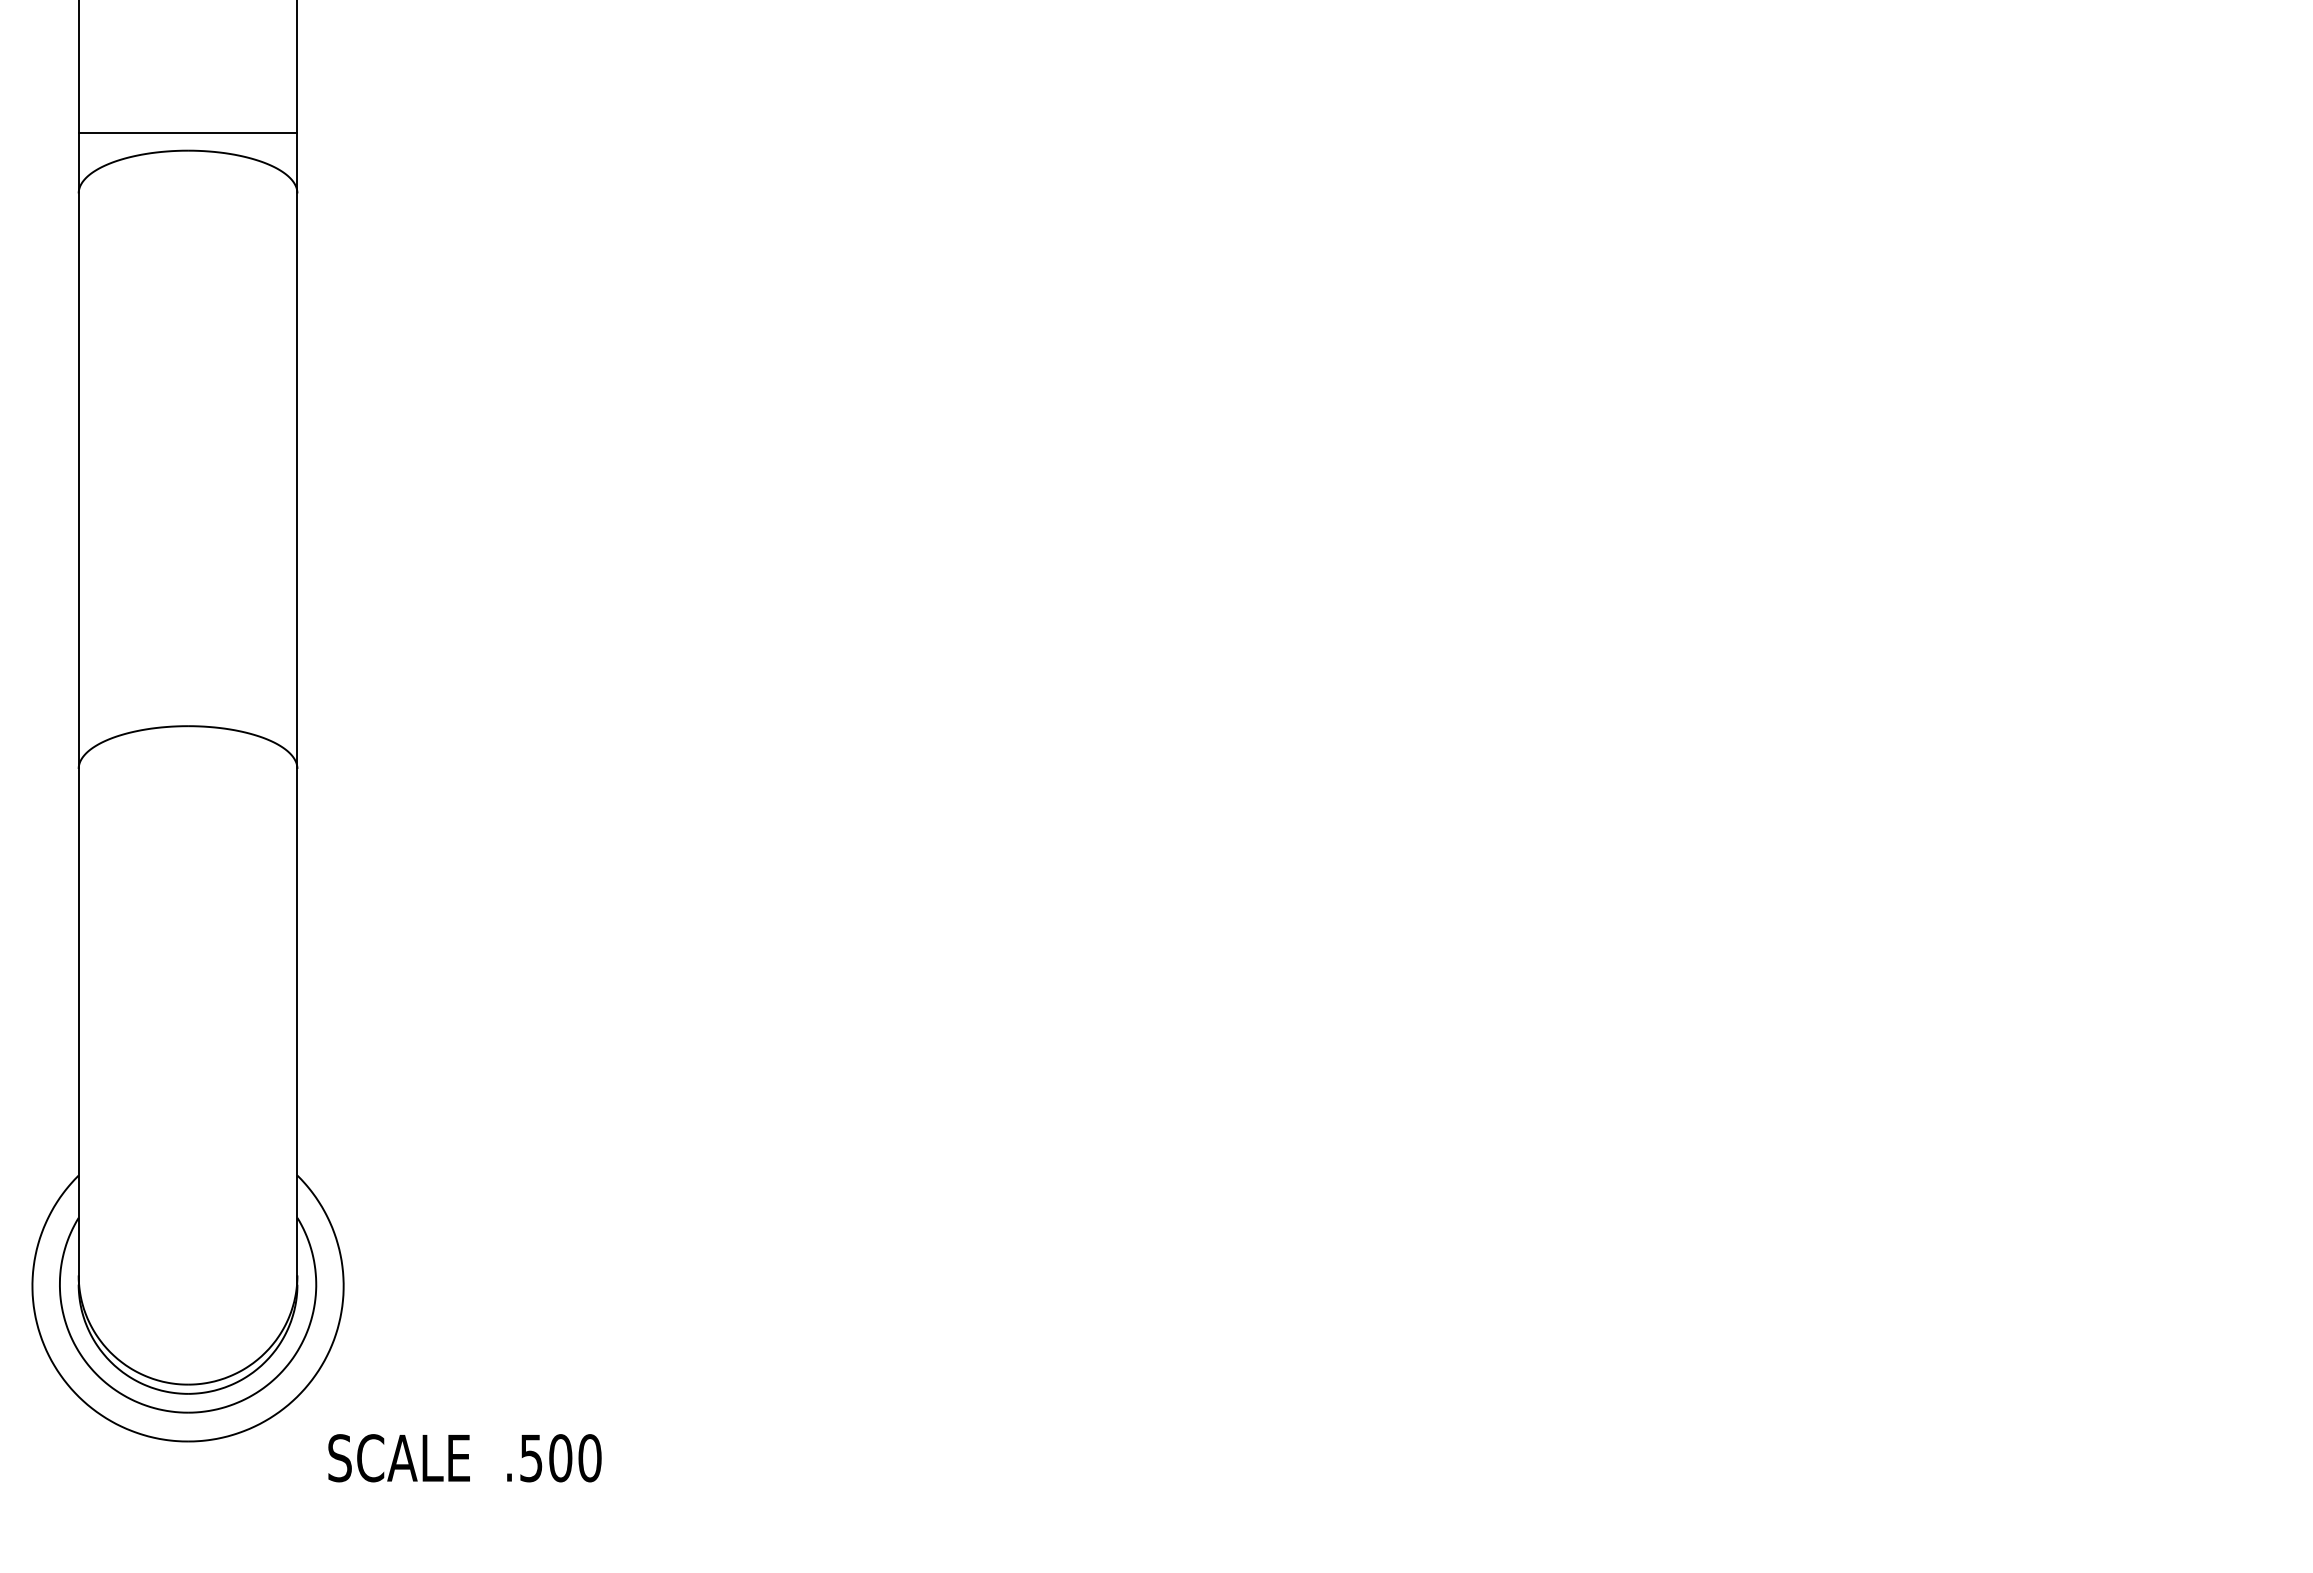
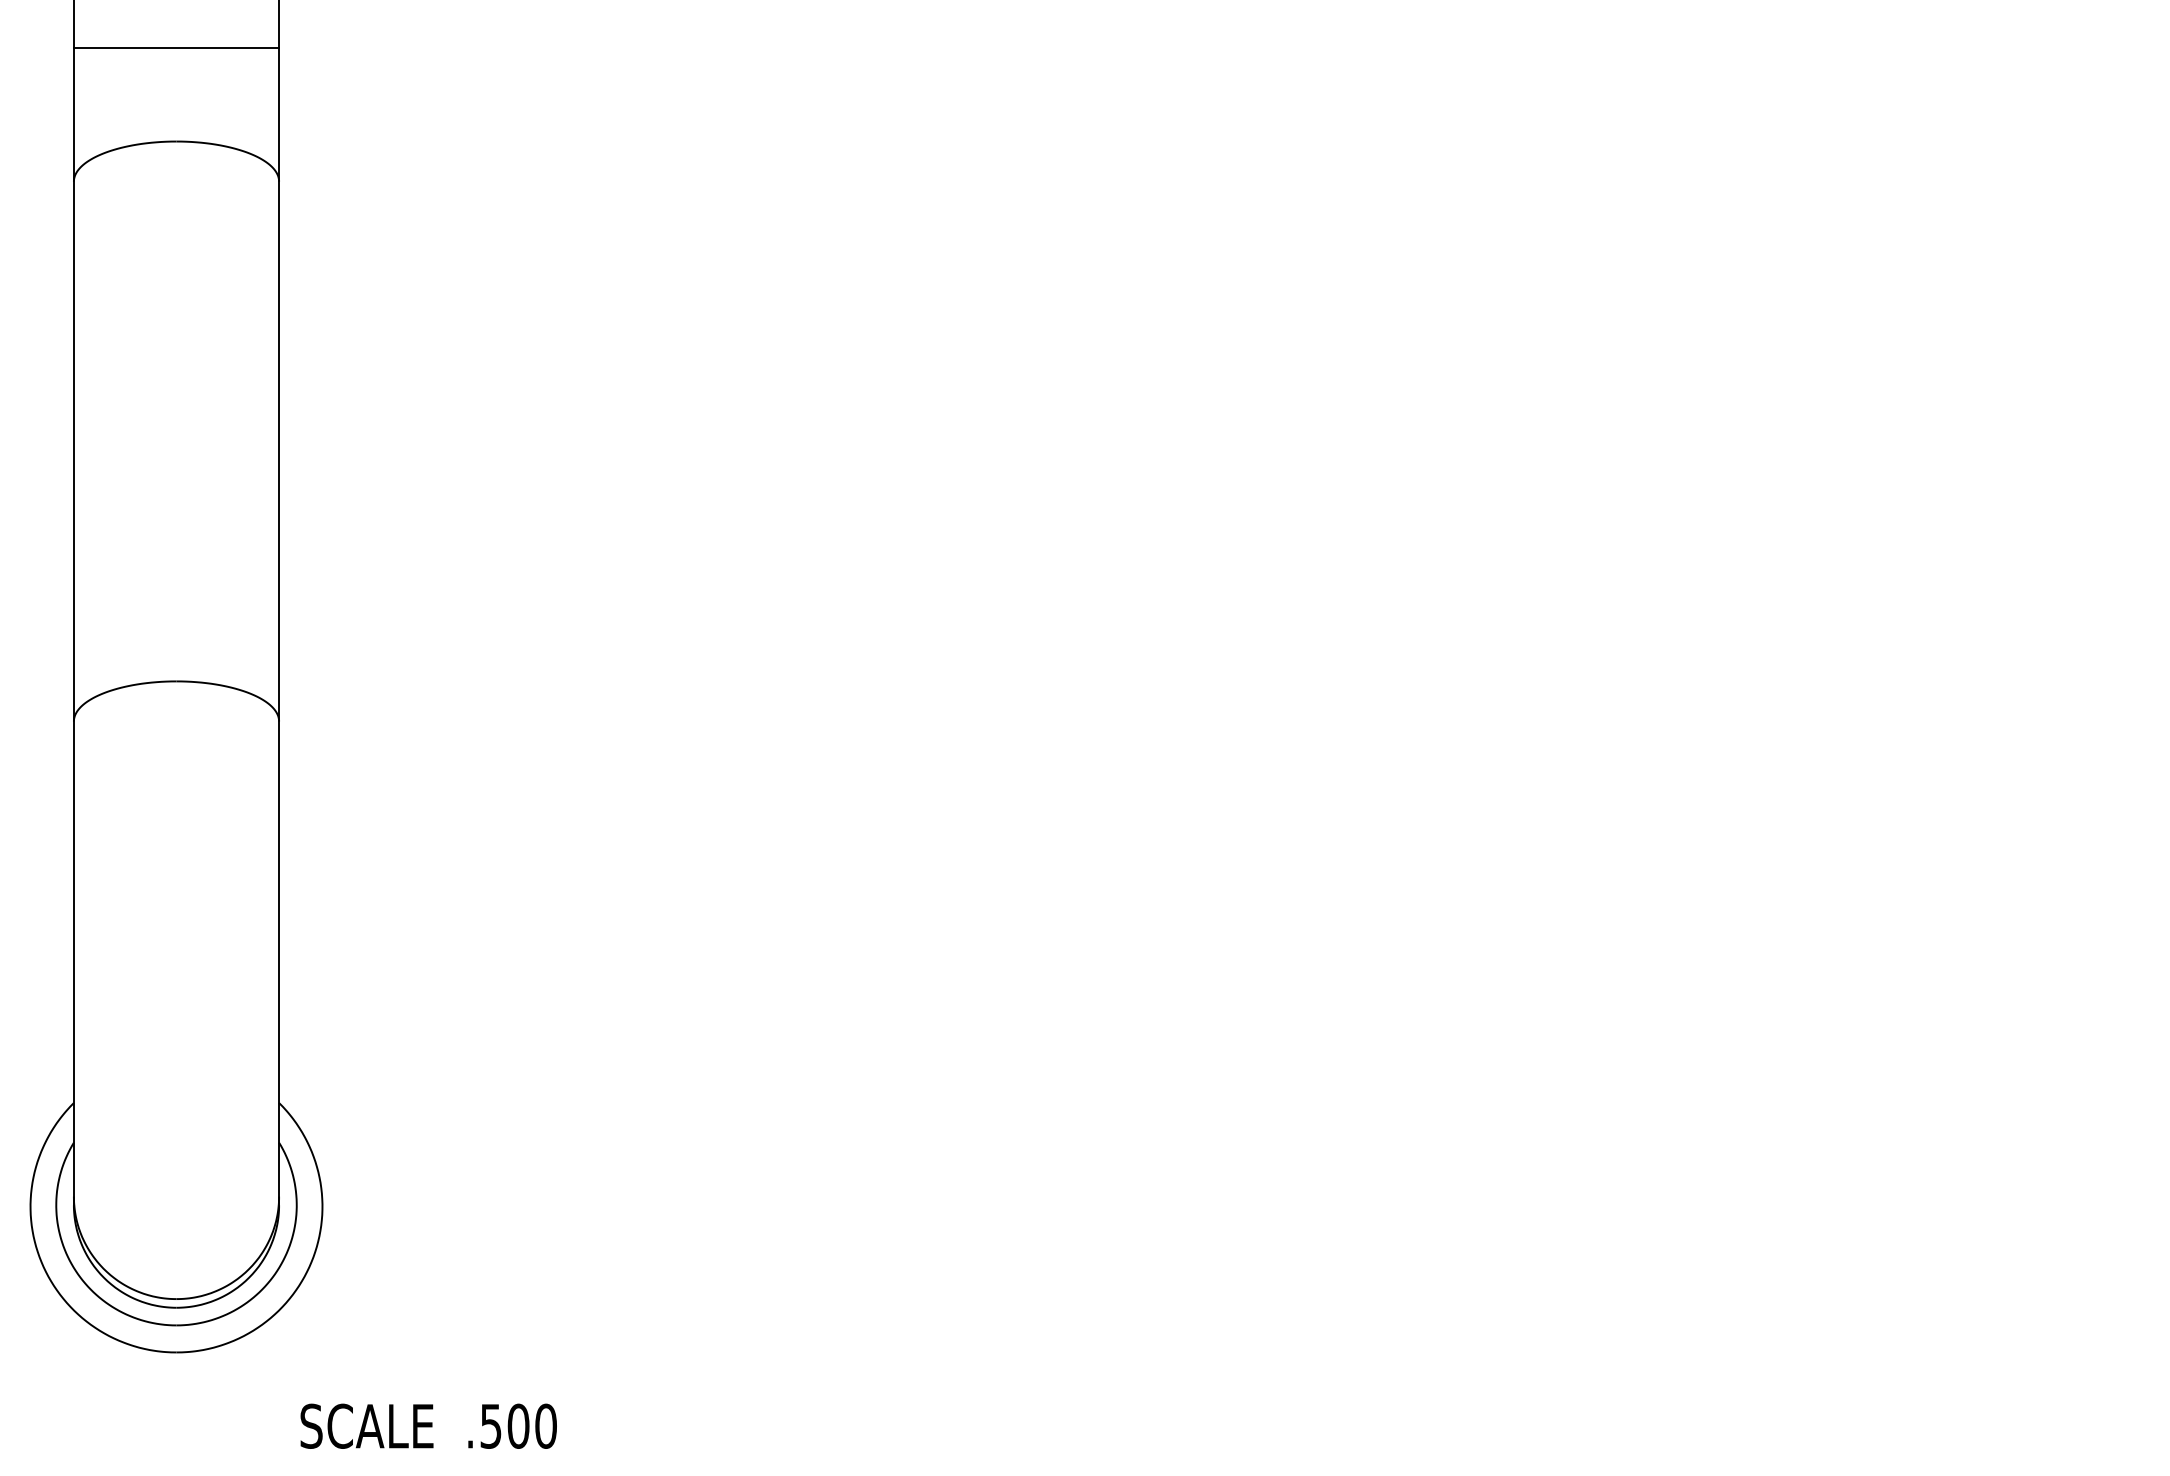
line: (187, 133) -> (175, 48), moved
text: (464, 1458) -> (428, 1426), moved

